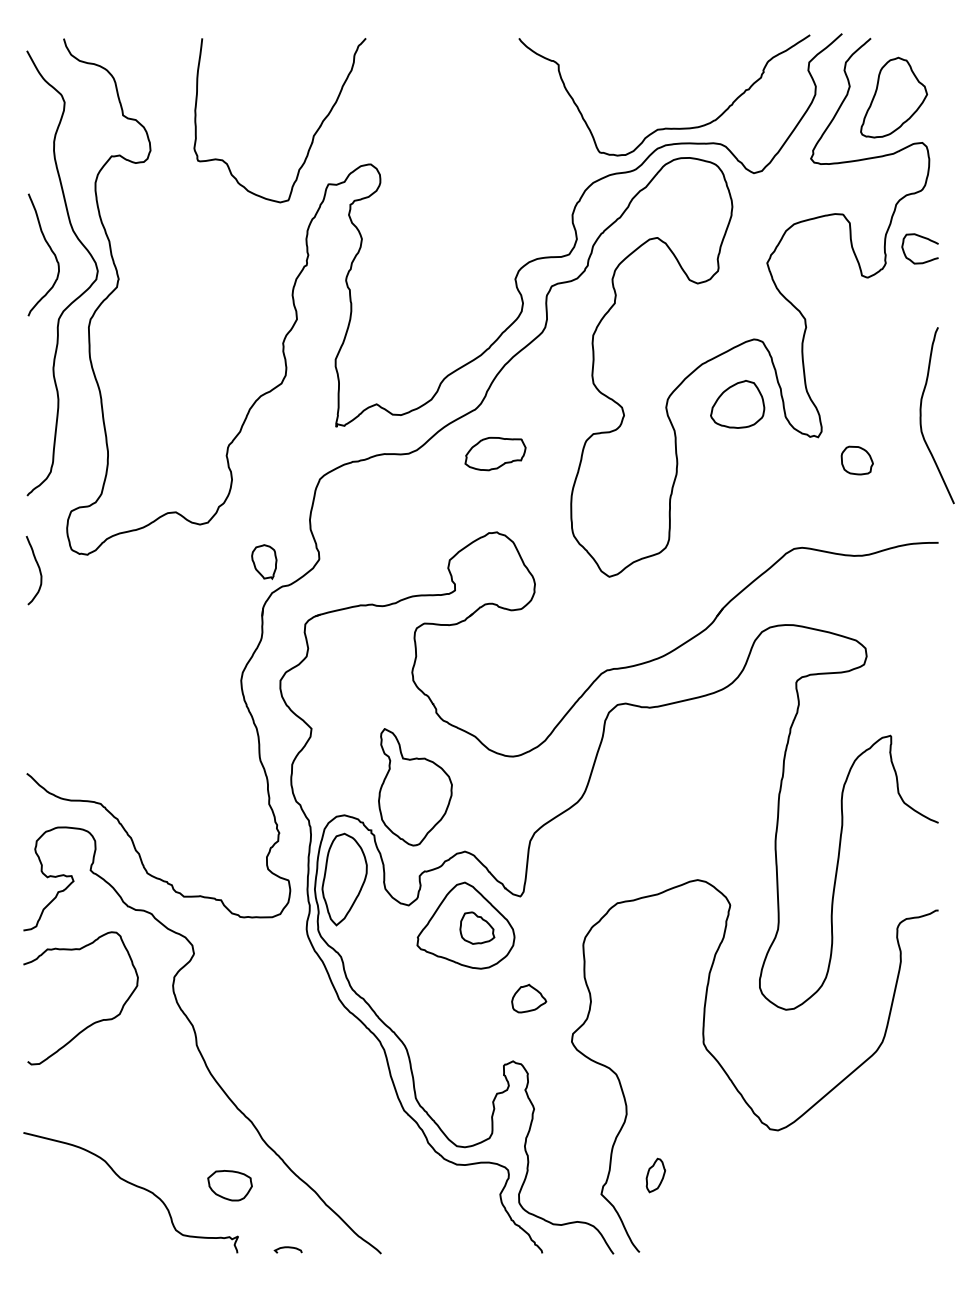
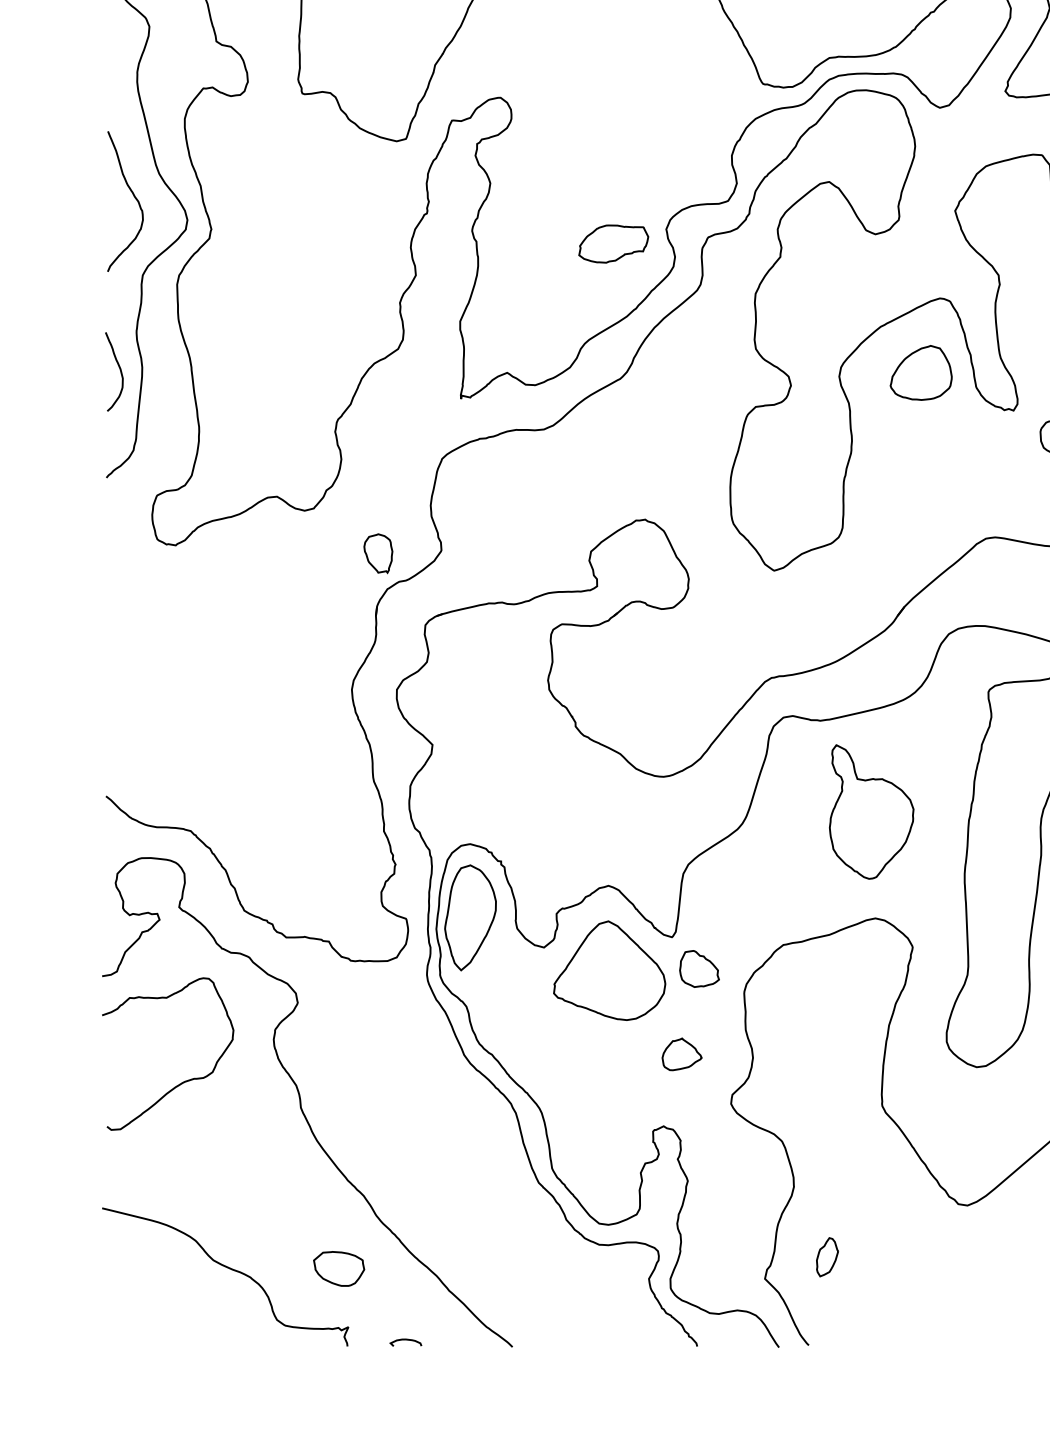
part: (495, 453) -> (613, 243), moved
curve: (38, 569) -> (119, 370), moved
part: (415, 787) -> (871, 812), moved
part: (477, 927) -> (699, 968), moved

